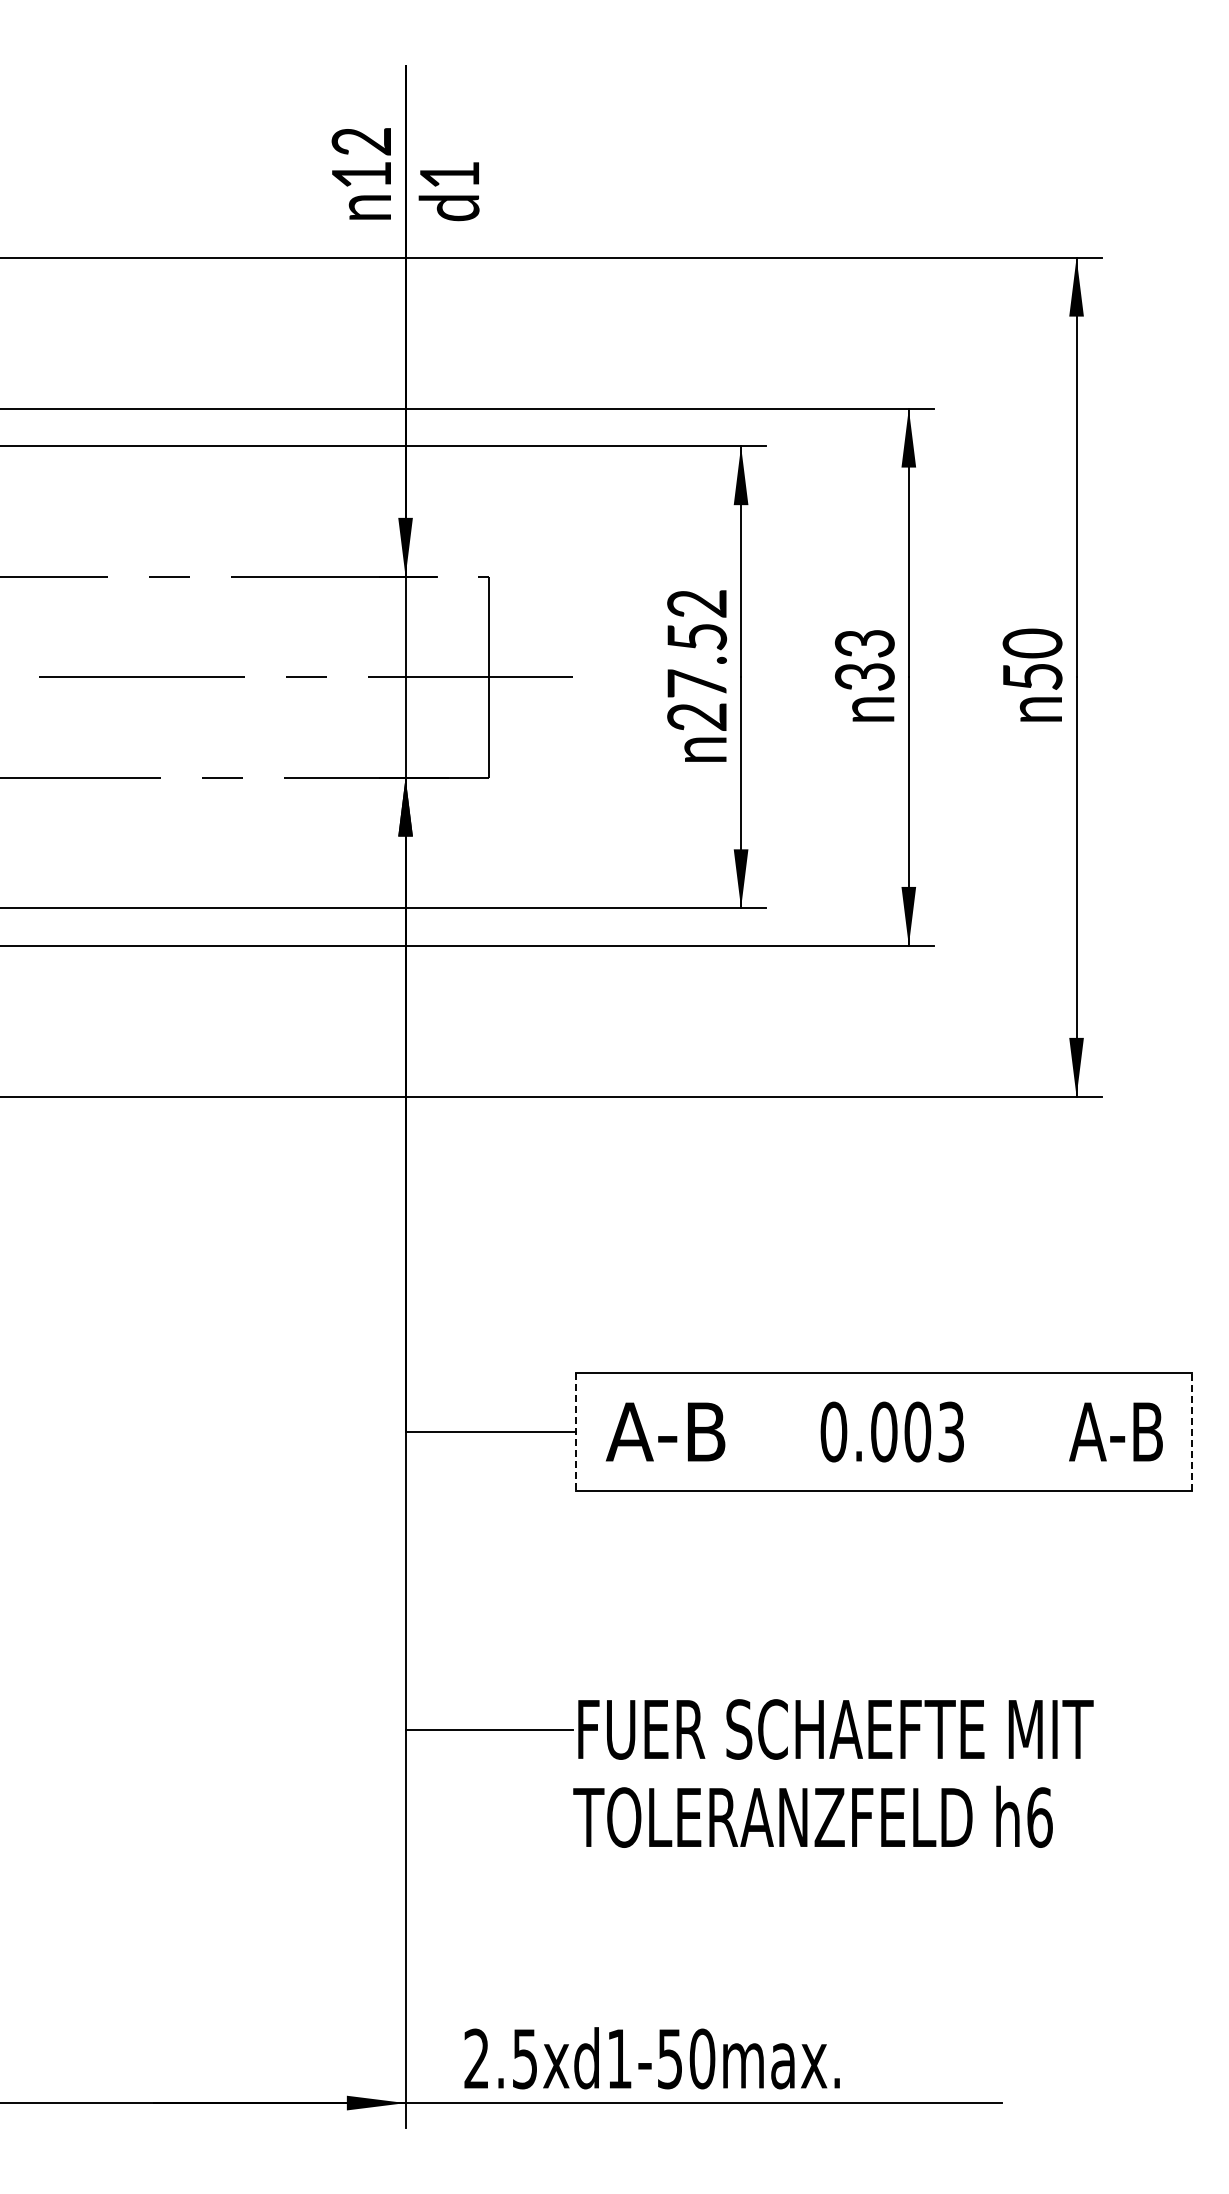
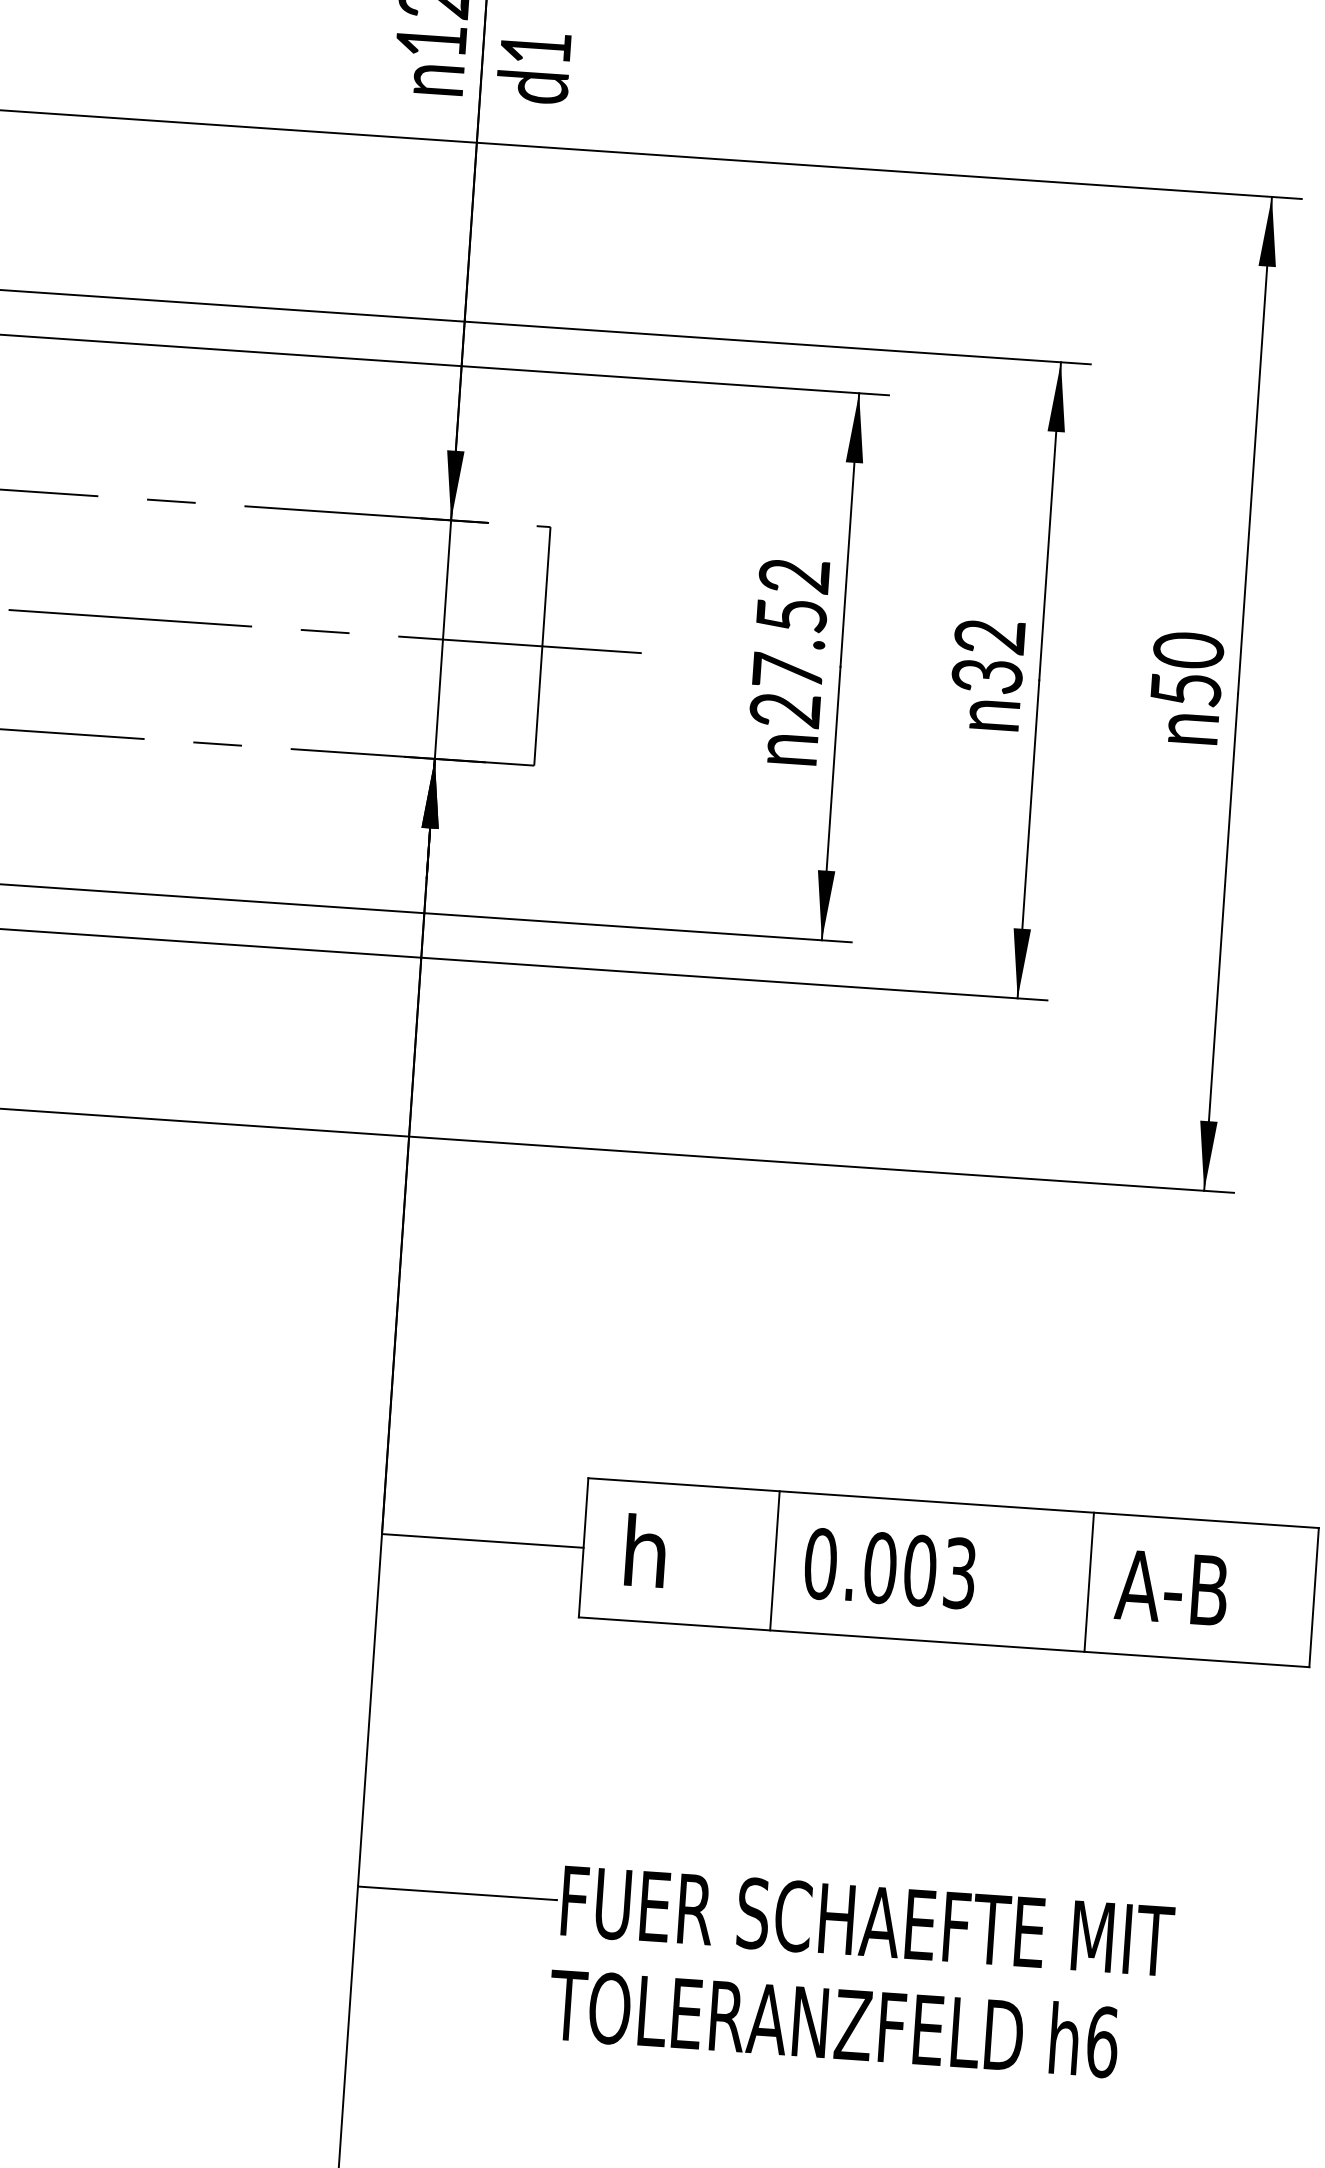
text: (865, 643) -> (990, 636), 33 -> 32
text: (665, 1430) -> (690, 1553), A-B -> h
line: (737, 1431) -> (775, 1560), added
text: (891, 1431) -> (889, 1568), moved
line: (1002, 1431) -> (1089, 1581), added
text: (1115, 1431) -> (1171, 1587), moved
line: (575, 1432) -> (583, 1548), dashed -> solid
line: (1192, 1432) -> (1314, 1598), dashed -> solid

